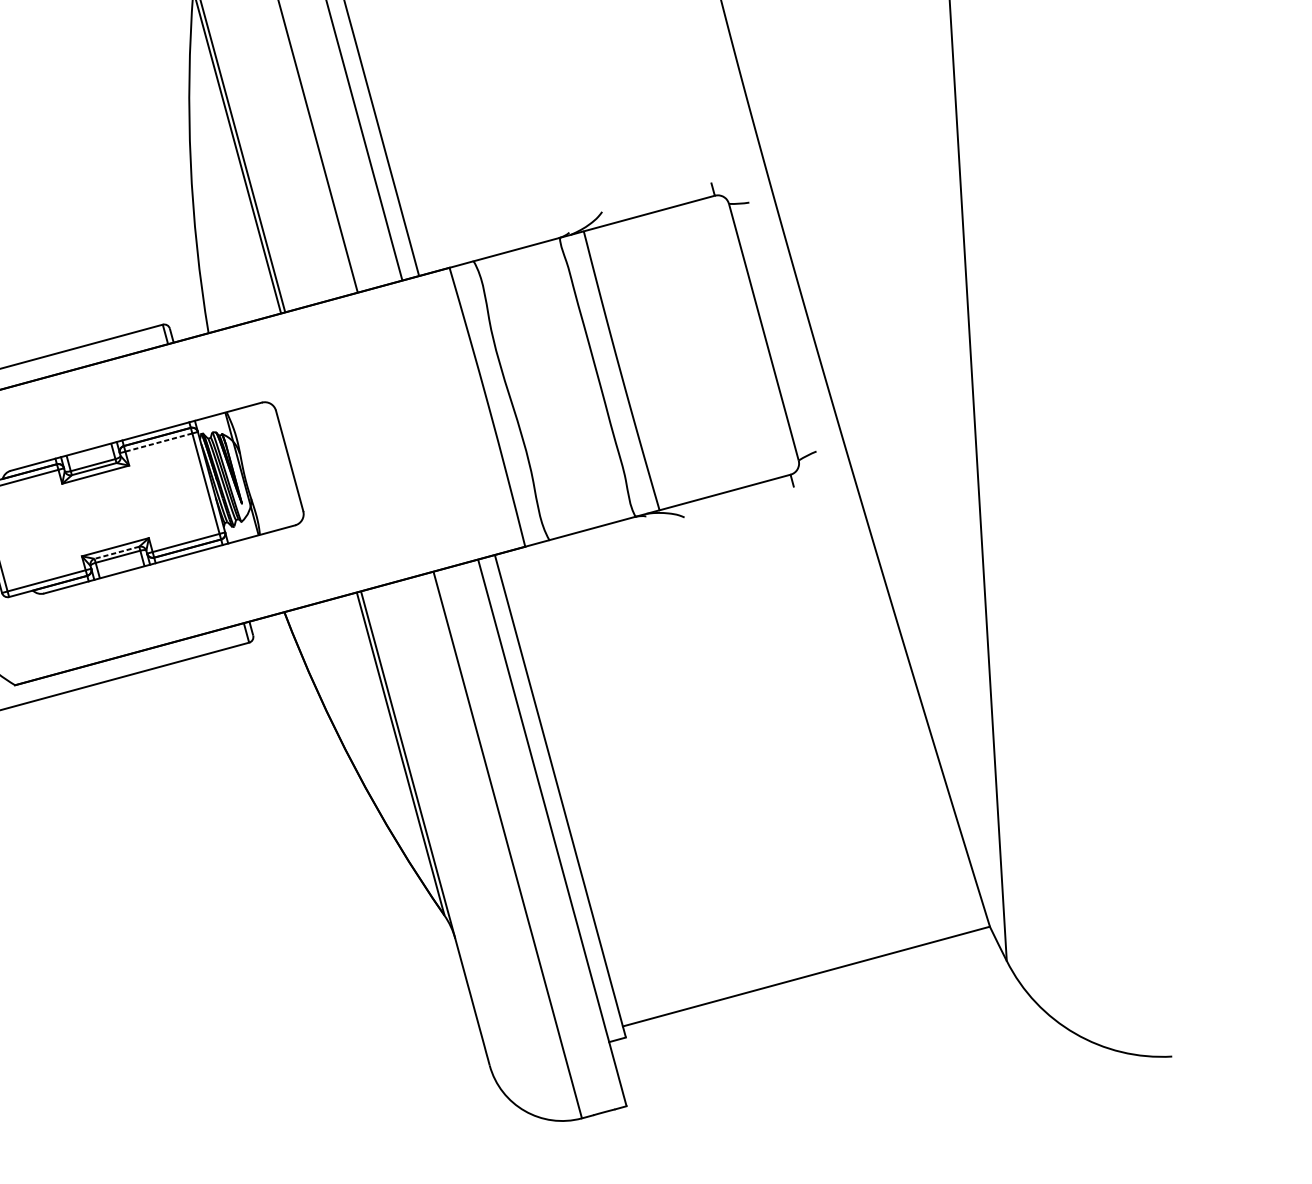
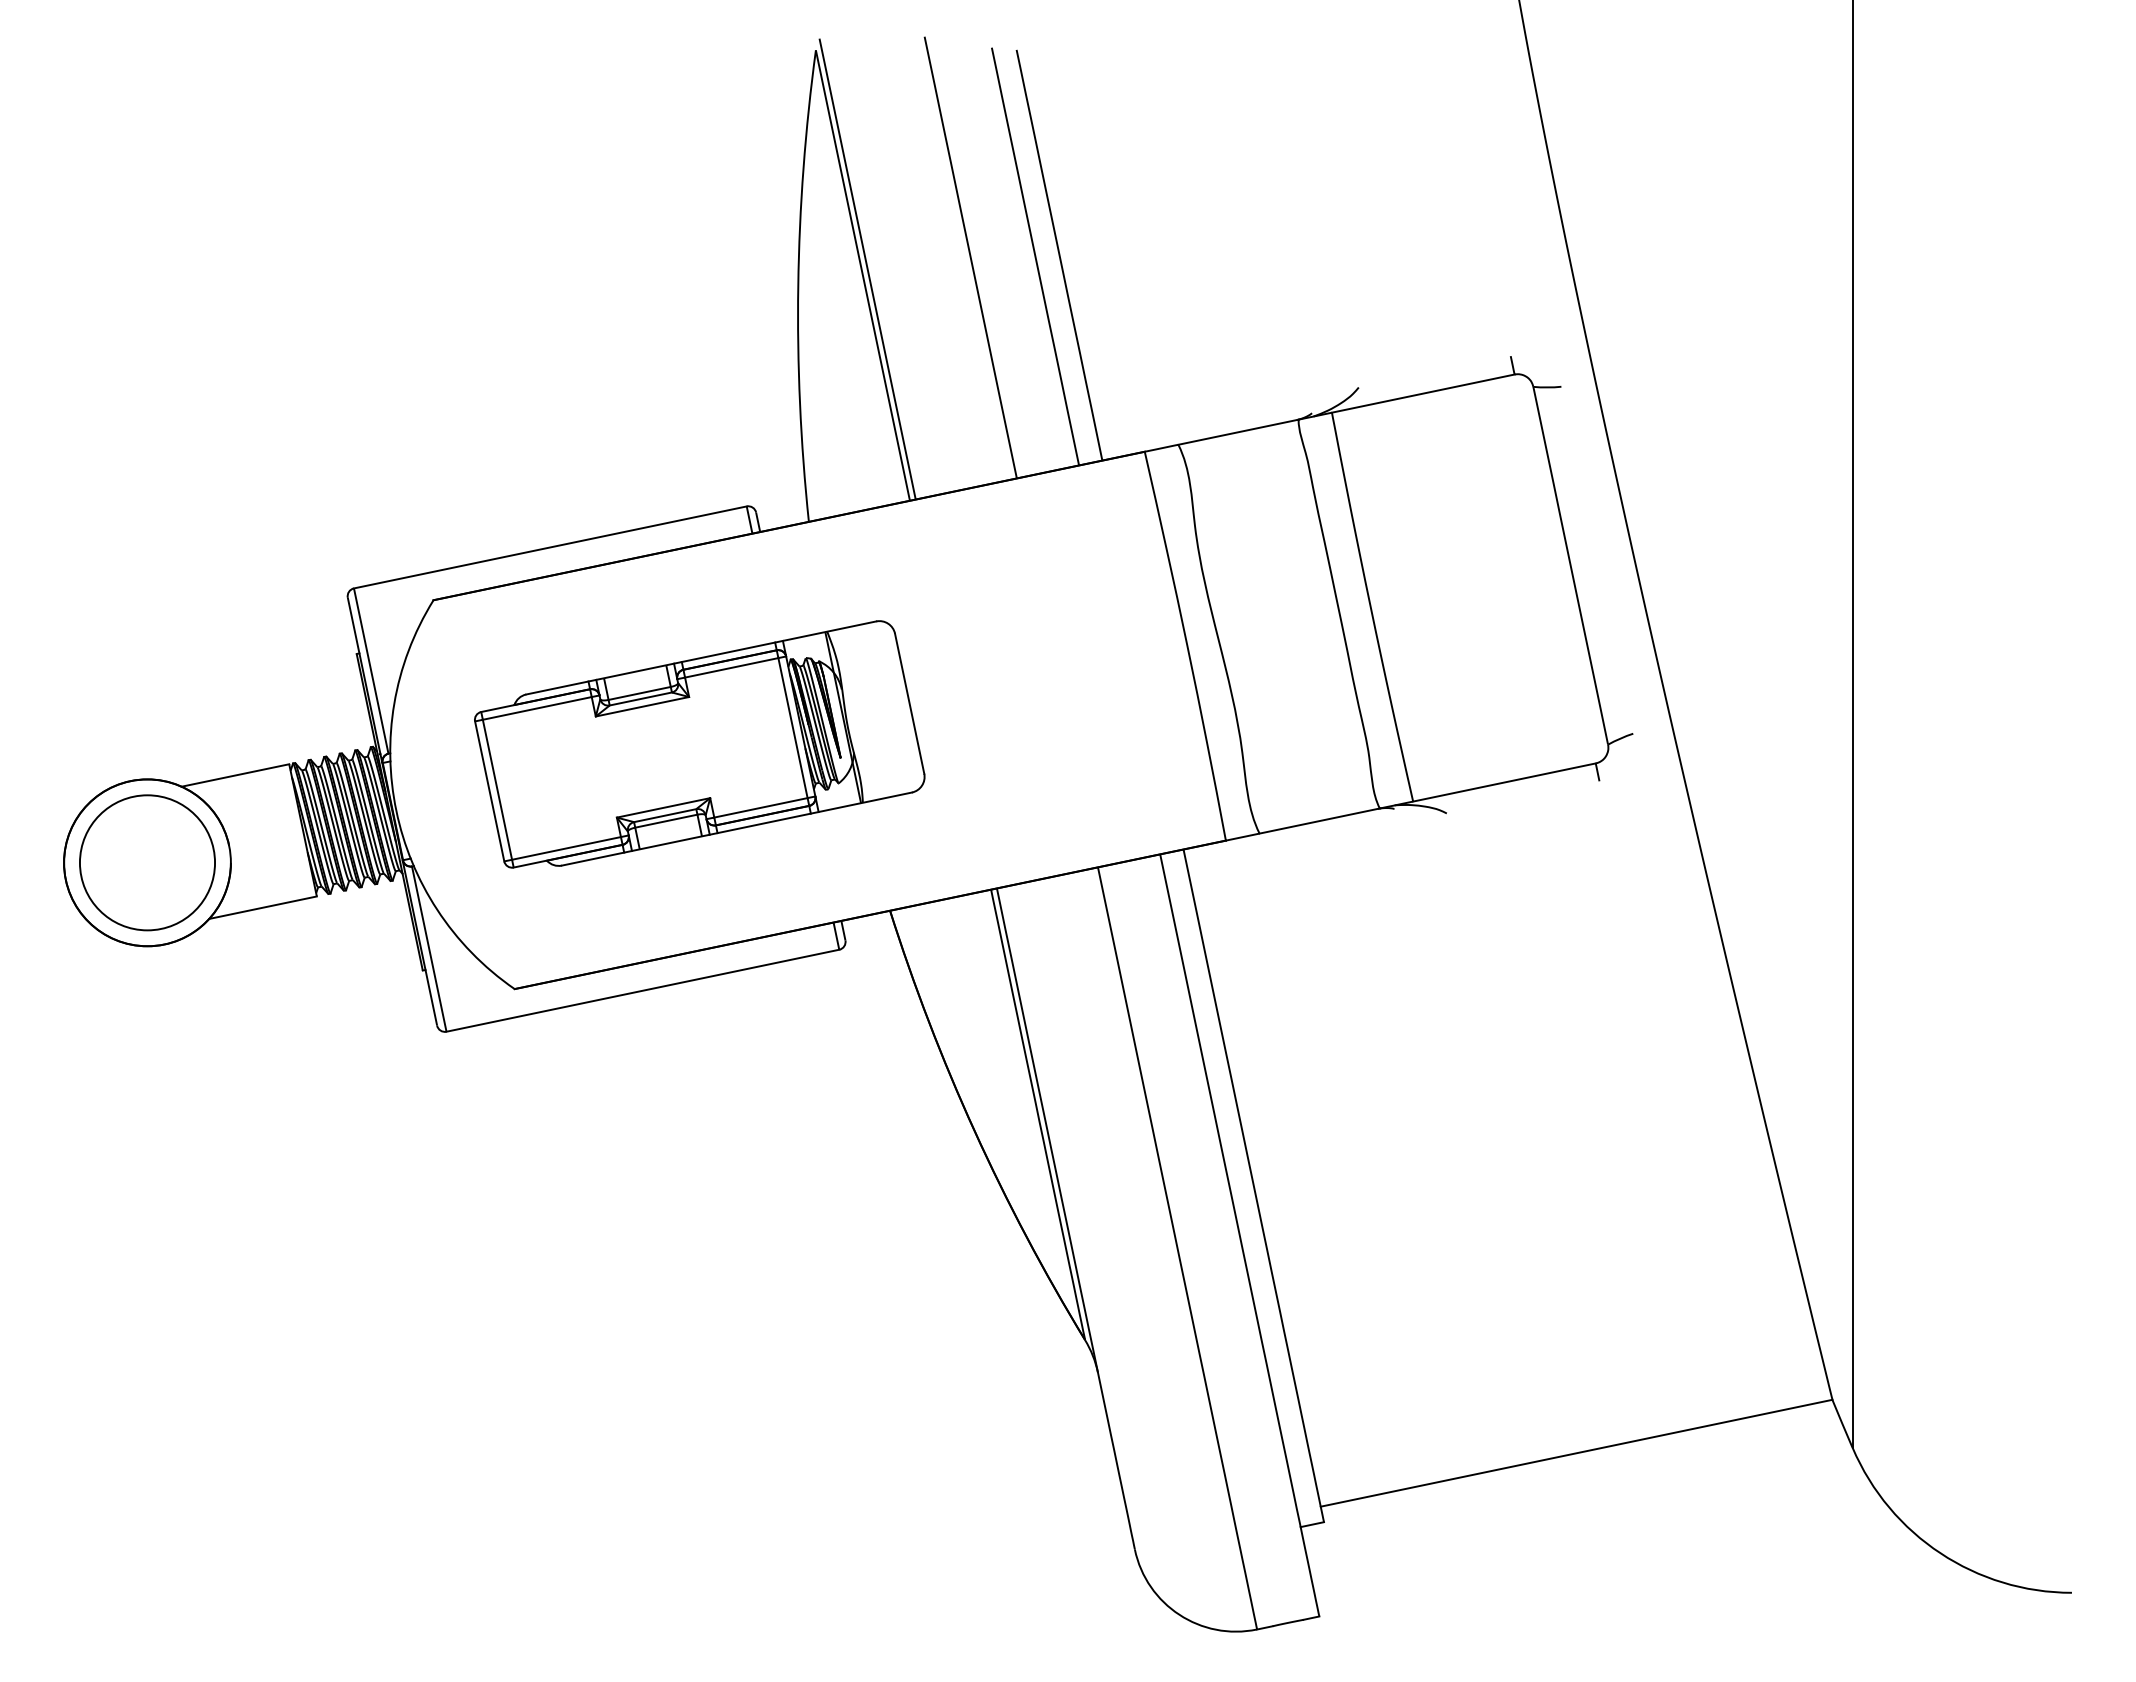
line: (158, 442) -> (731, 667), dashed -> solid
line: (117, 552) -> (665, 815), dashed -> solid

